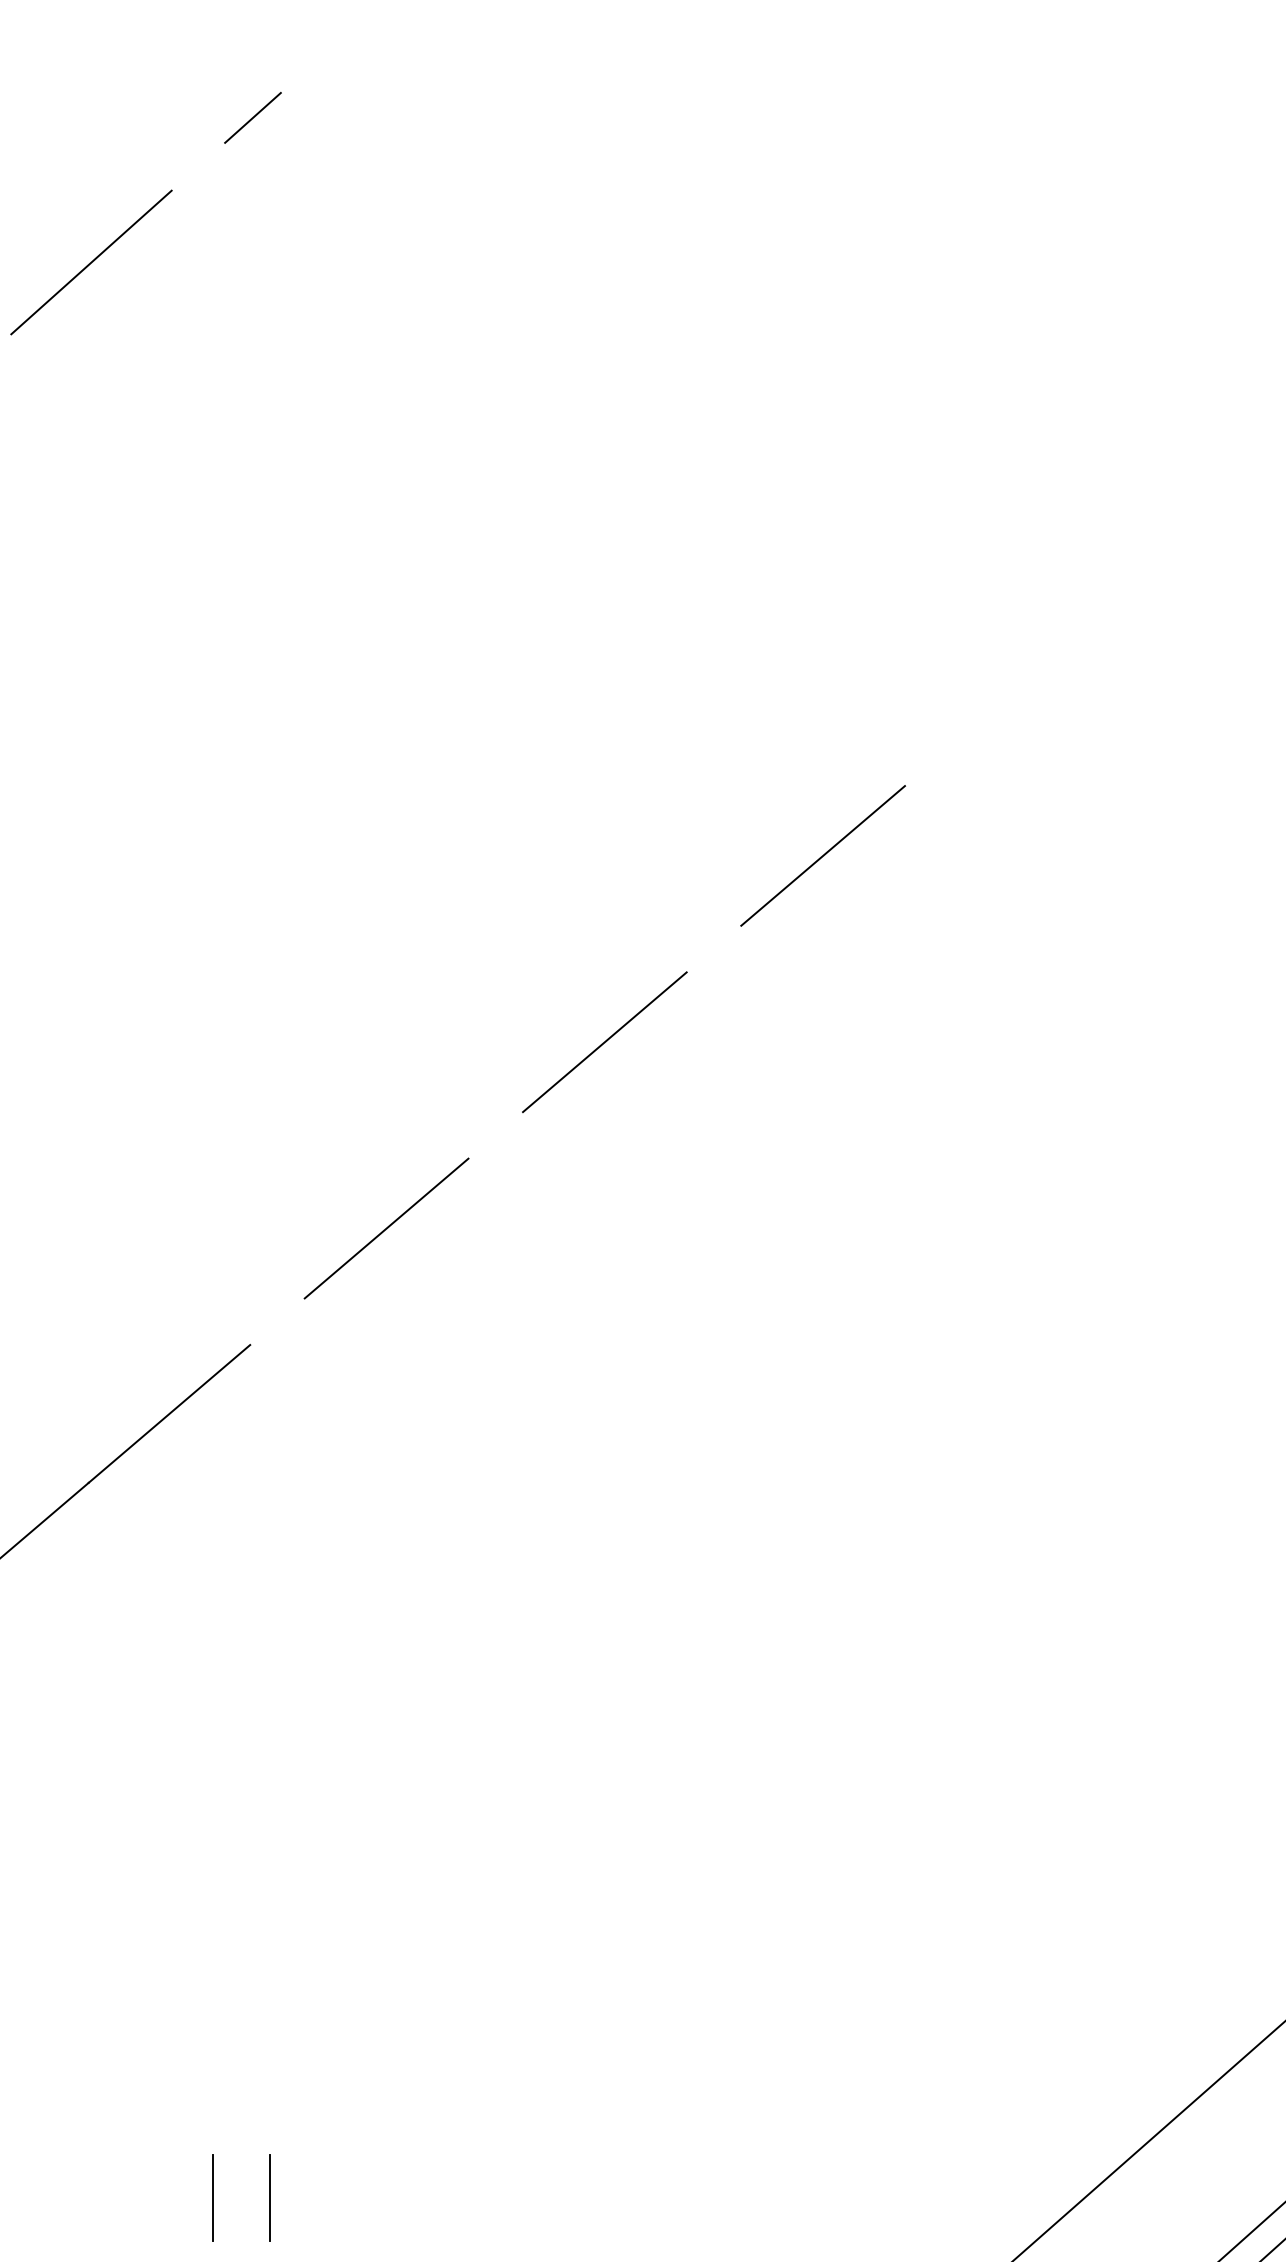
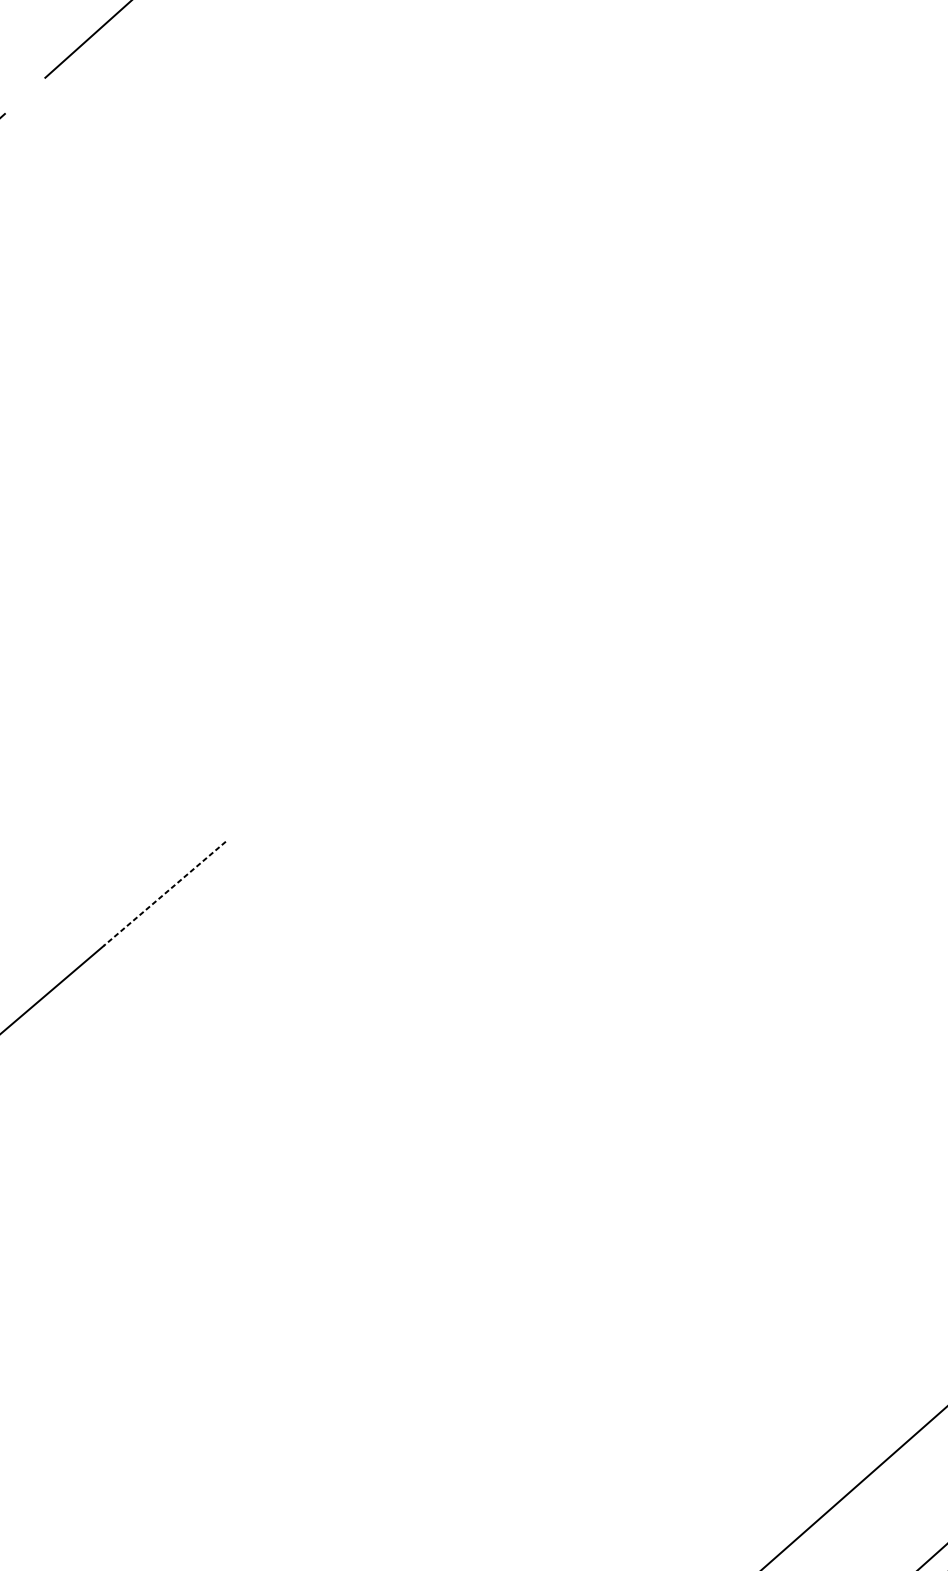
line: (822, 855) -> (658, 471), removed
line: (604, 1042) -> (493, 613), removed
line: (386, 1228) -> (328, 753), removed
line: (169, 1414) -> (164, 894), solid -> dashed
line: (213, 2198) -> (198, 1486), removed
line: (270, 2198) -> (241, 1486), removed

